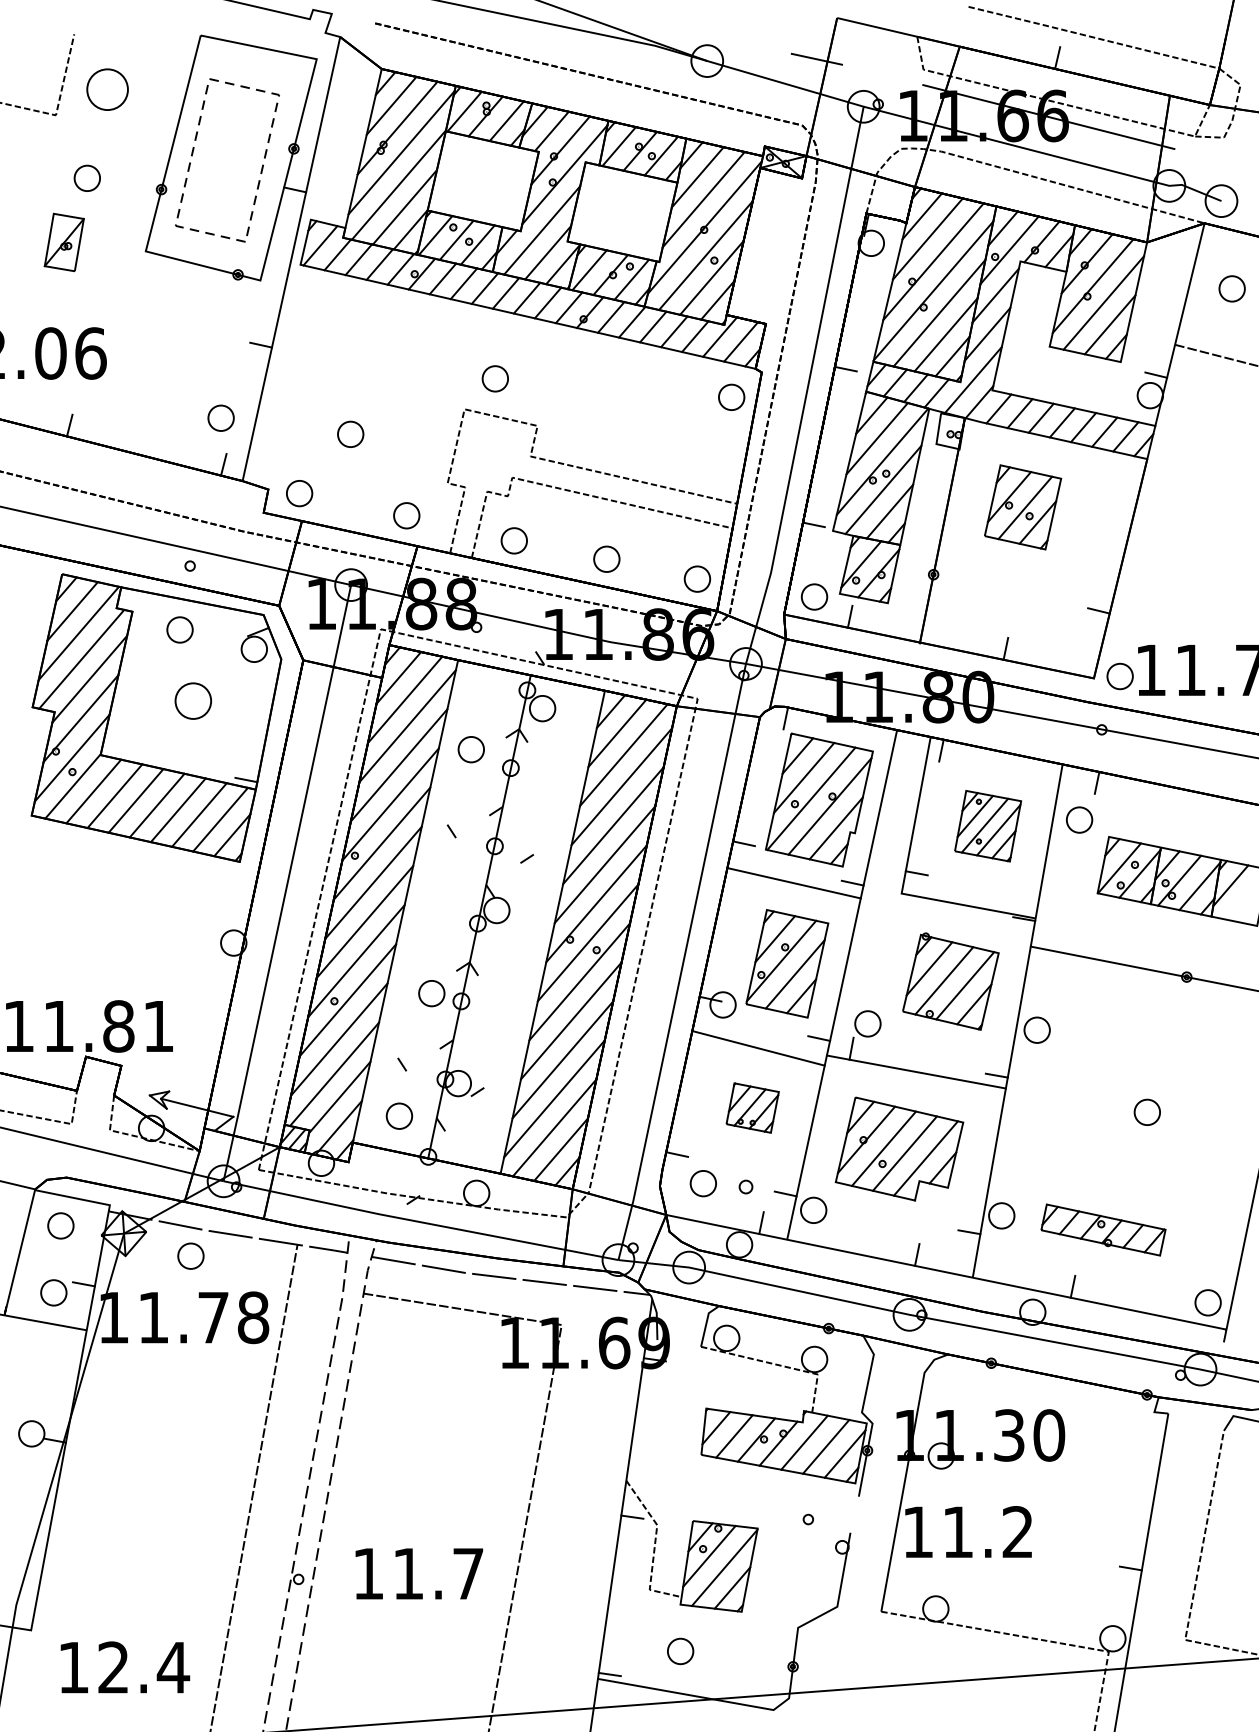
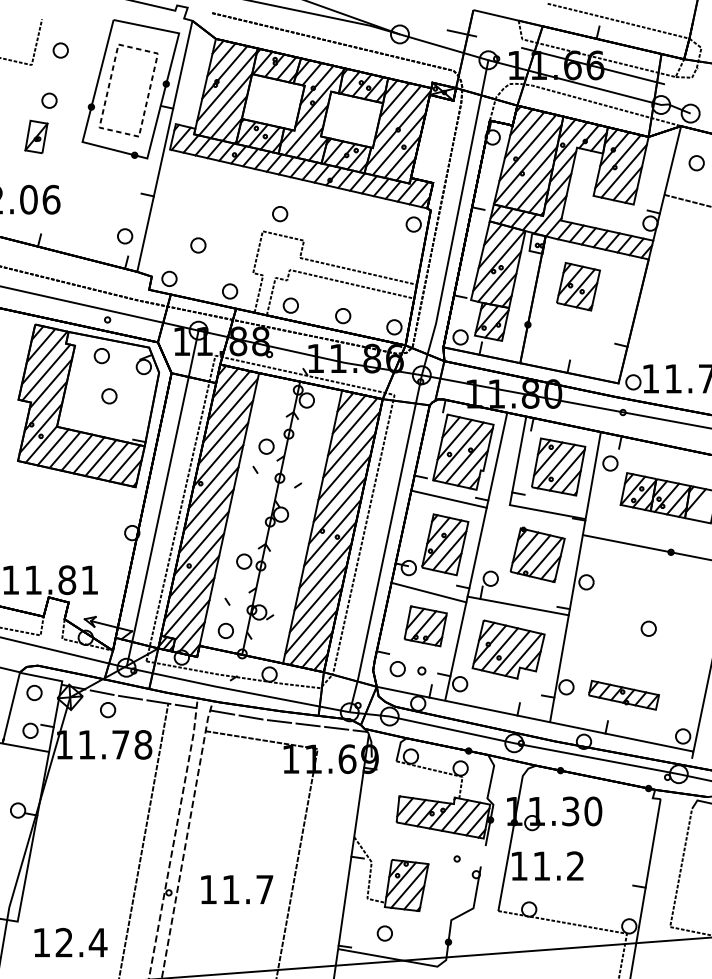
part: (106, 89) -> (60, 50), size x0.62
part: (193, 701) -> (109, 396), size x0.71
part: (471, 749) -> (266, 446), moved
part: (987, 825) -> (558, 466), size x1.43
part: (752, 1108) -> (425, 626), size x1.43

